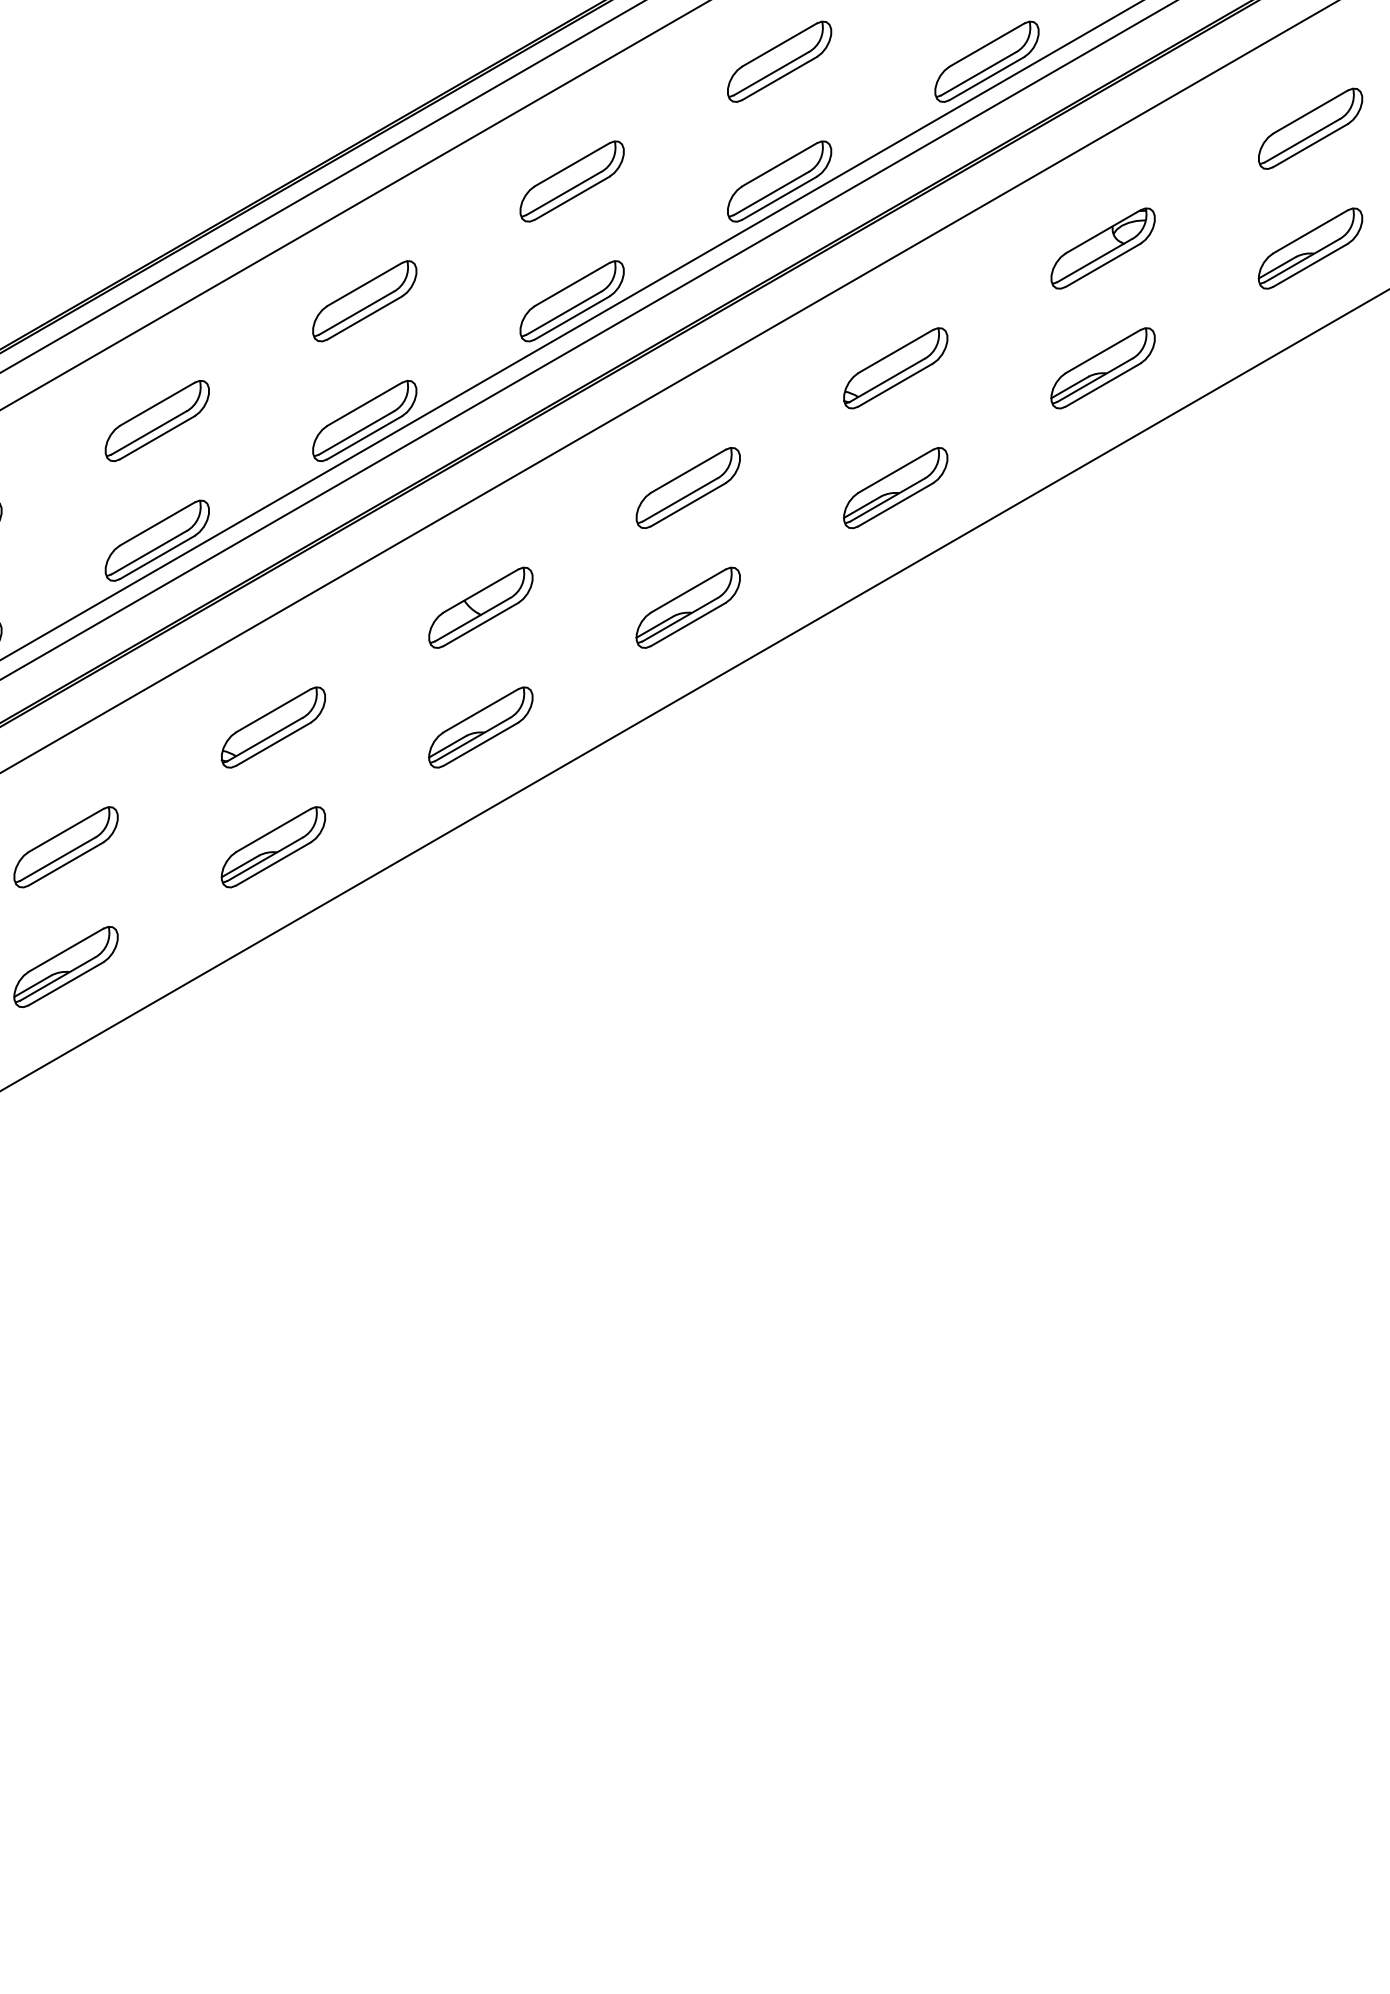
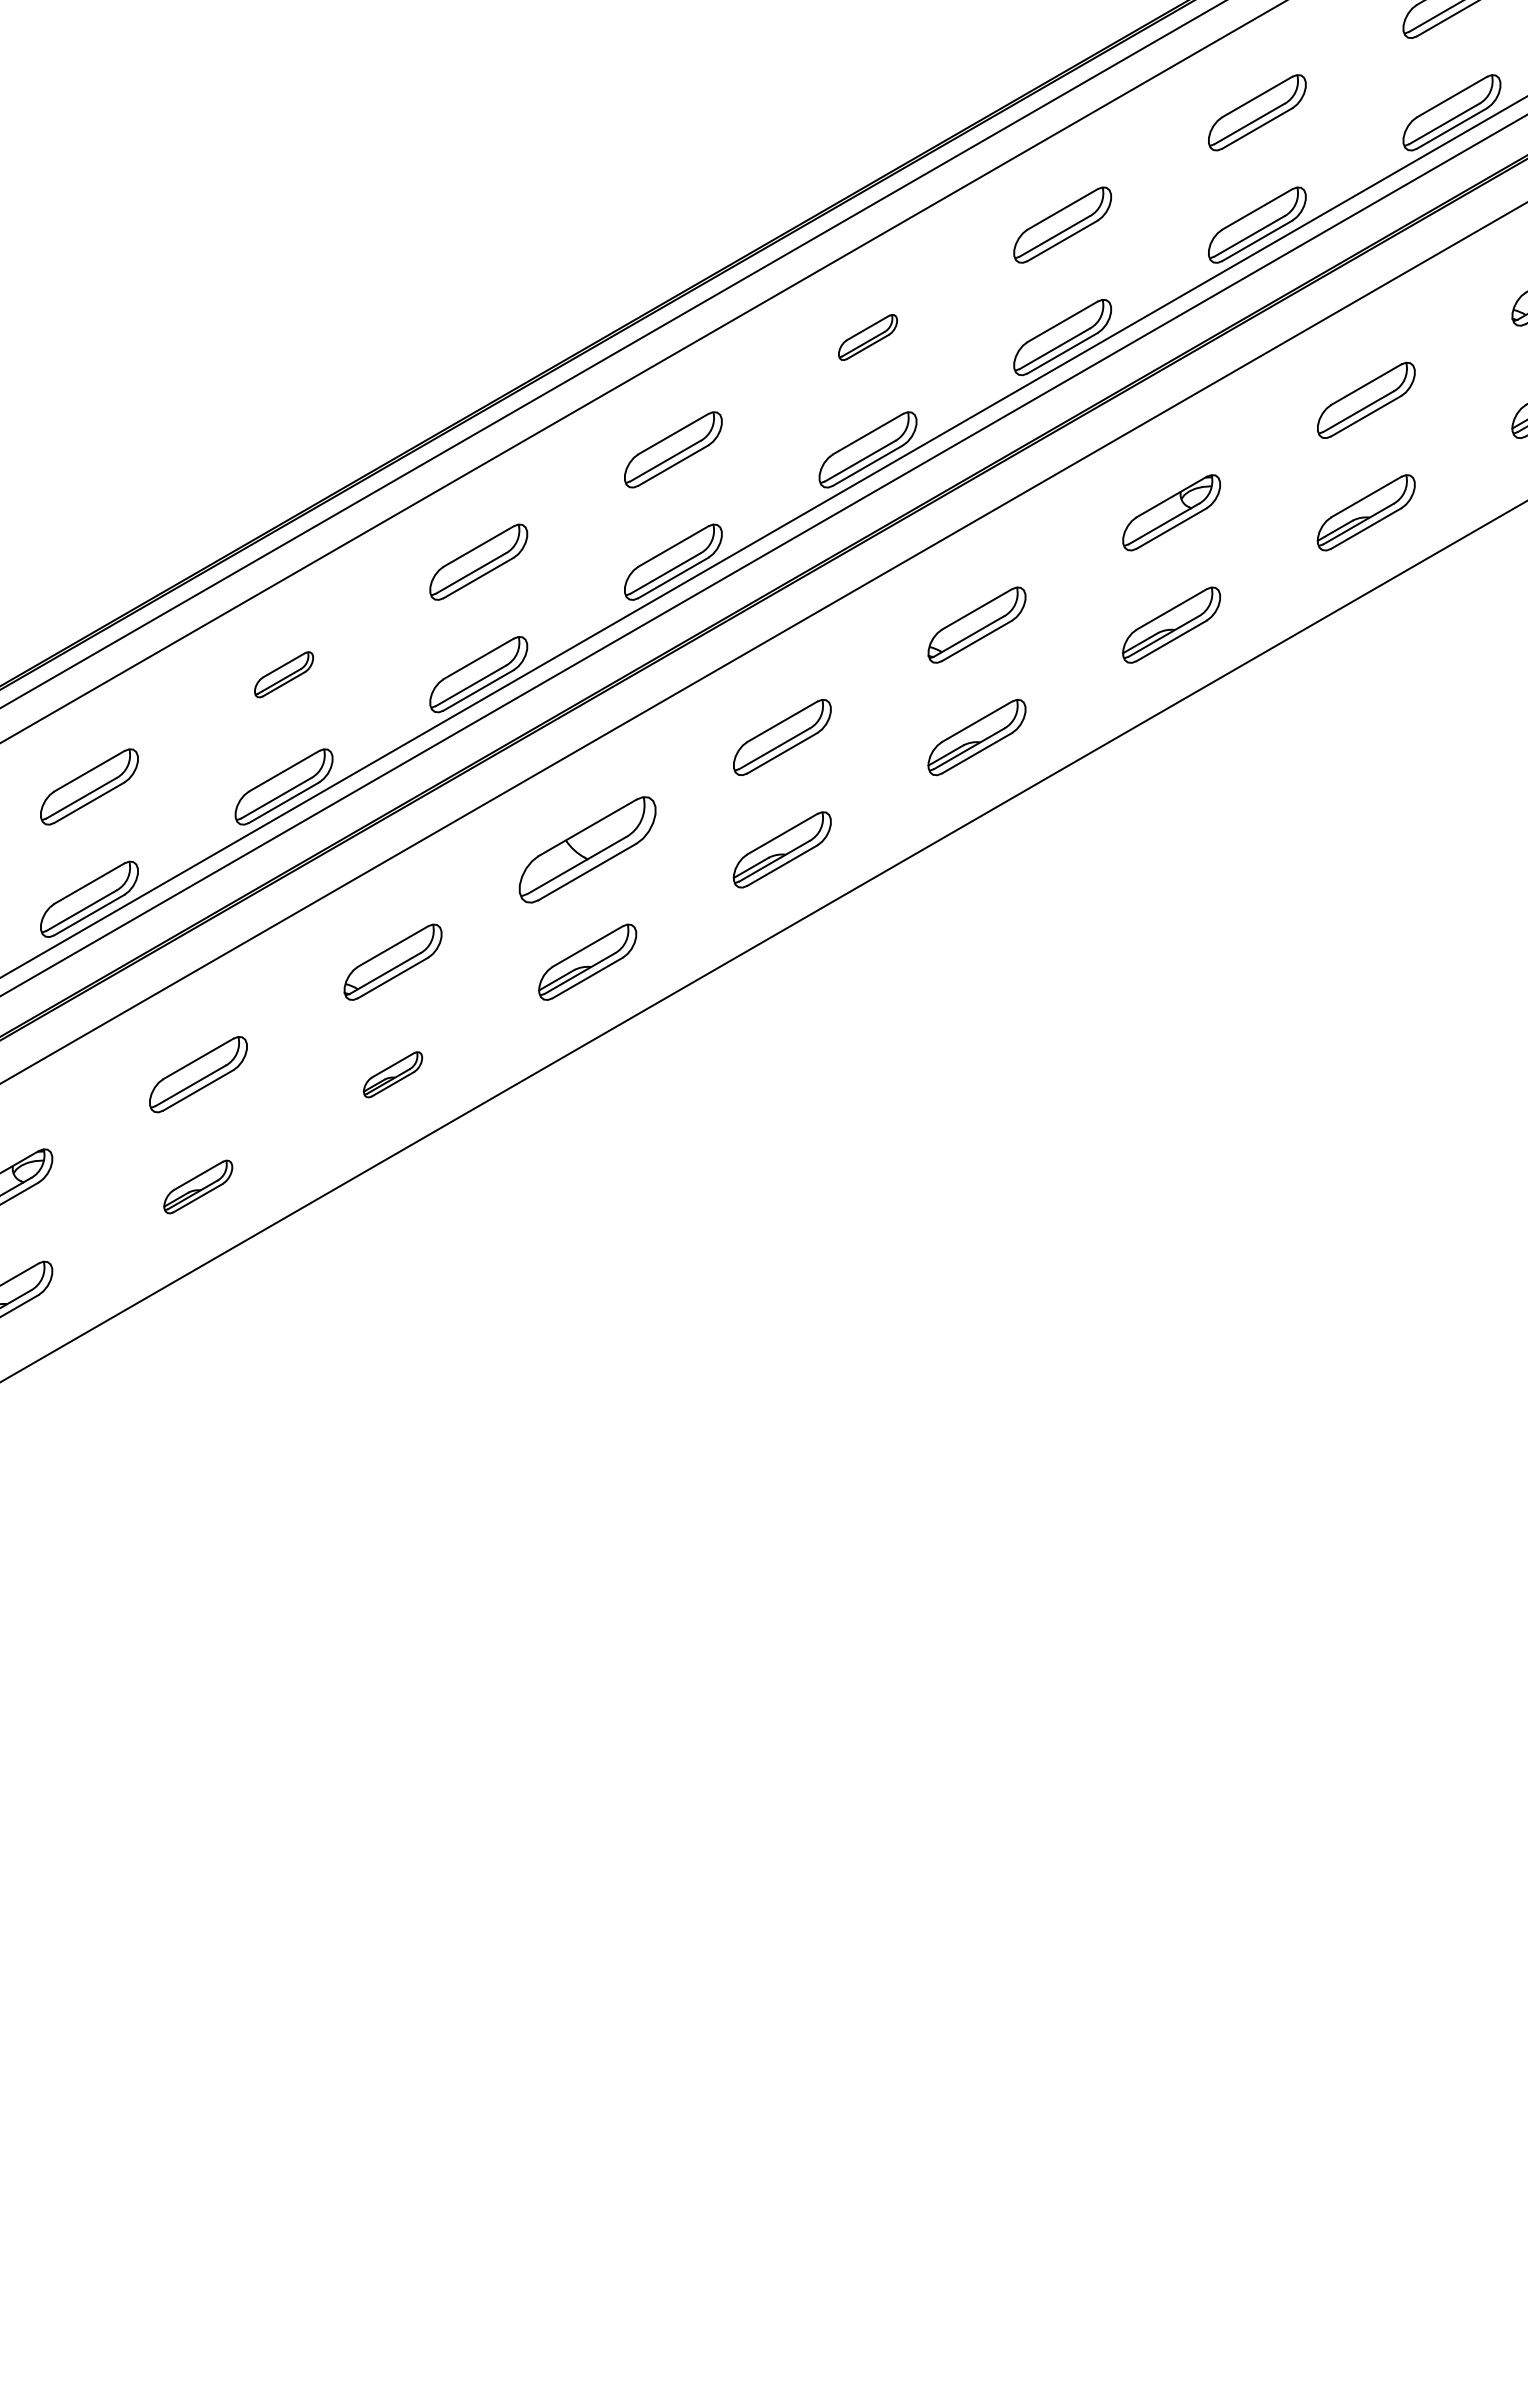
part: (779, 61) -> (867, 337), size x0.6
part: (156, 420) -> (283, 674), size x0.6
part: (480, 607) -> (587, 849), size x1.4
part: (272, 847) -> (392, 1074), size x0.6
part: (65, 966) -> (197, 1186), size x0.7

